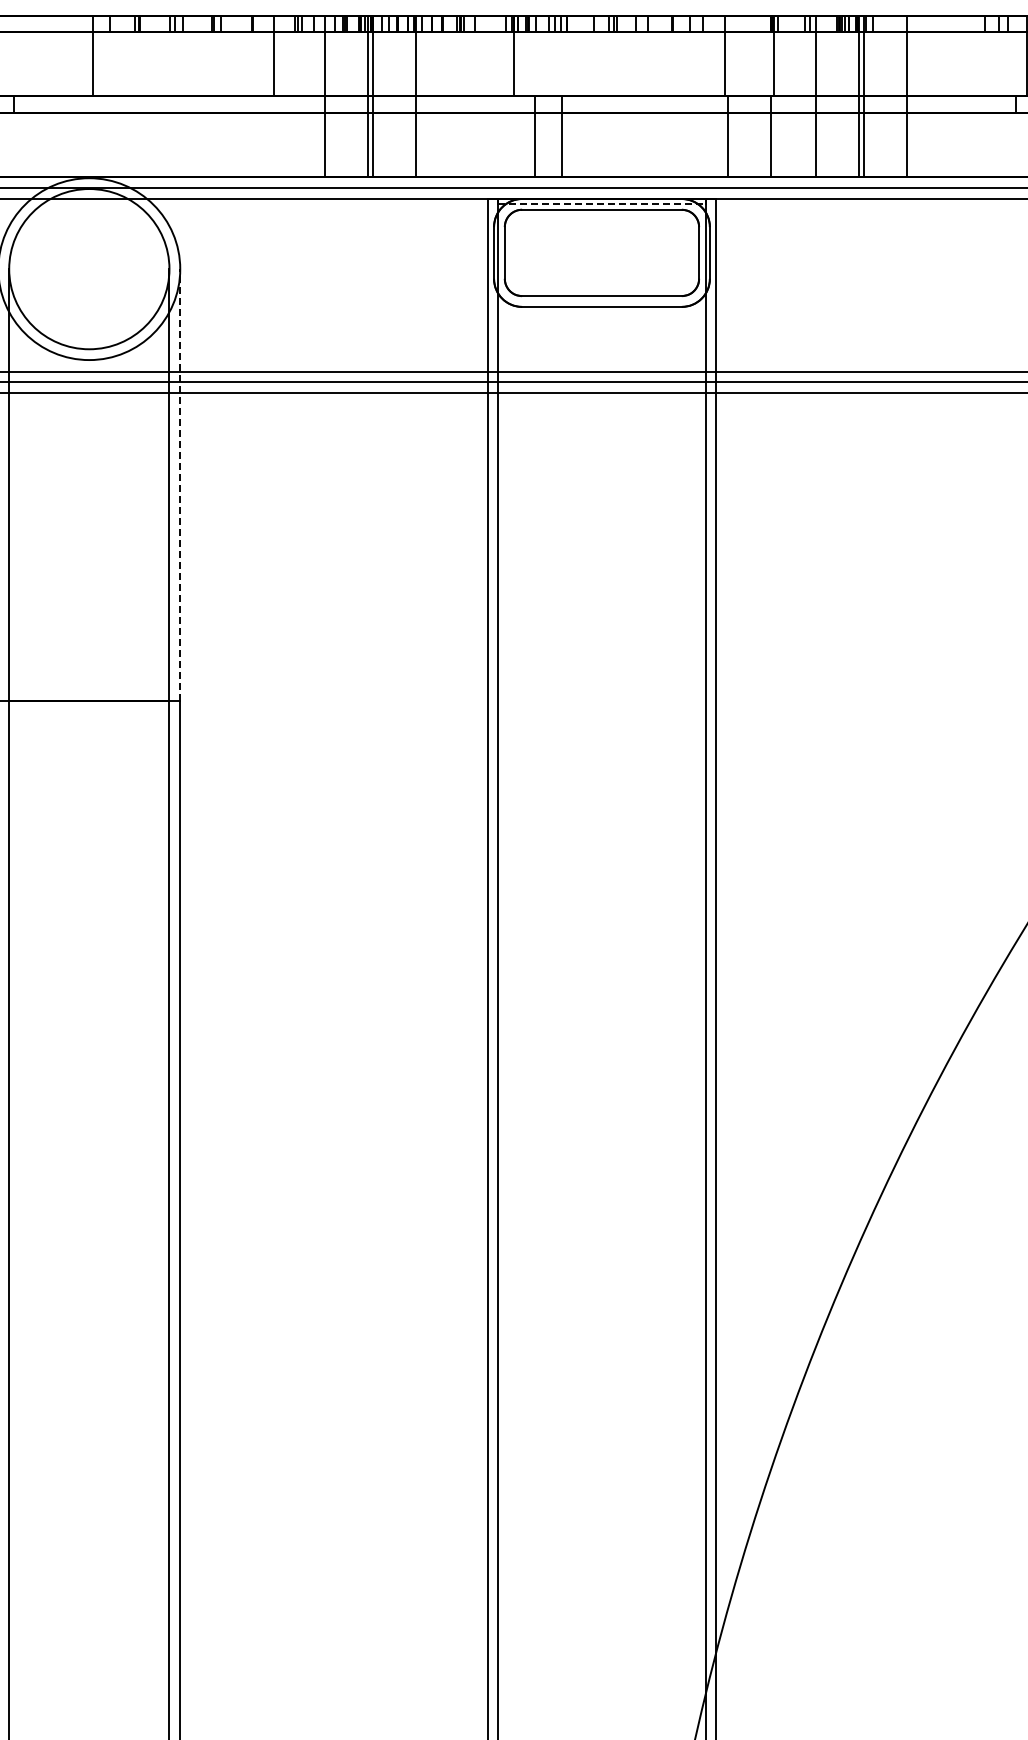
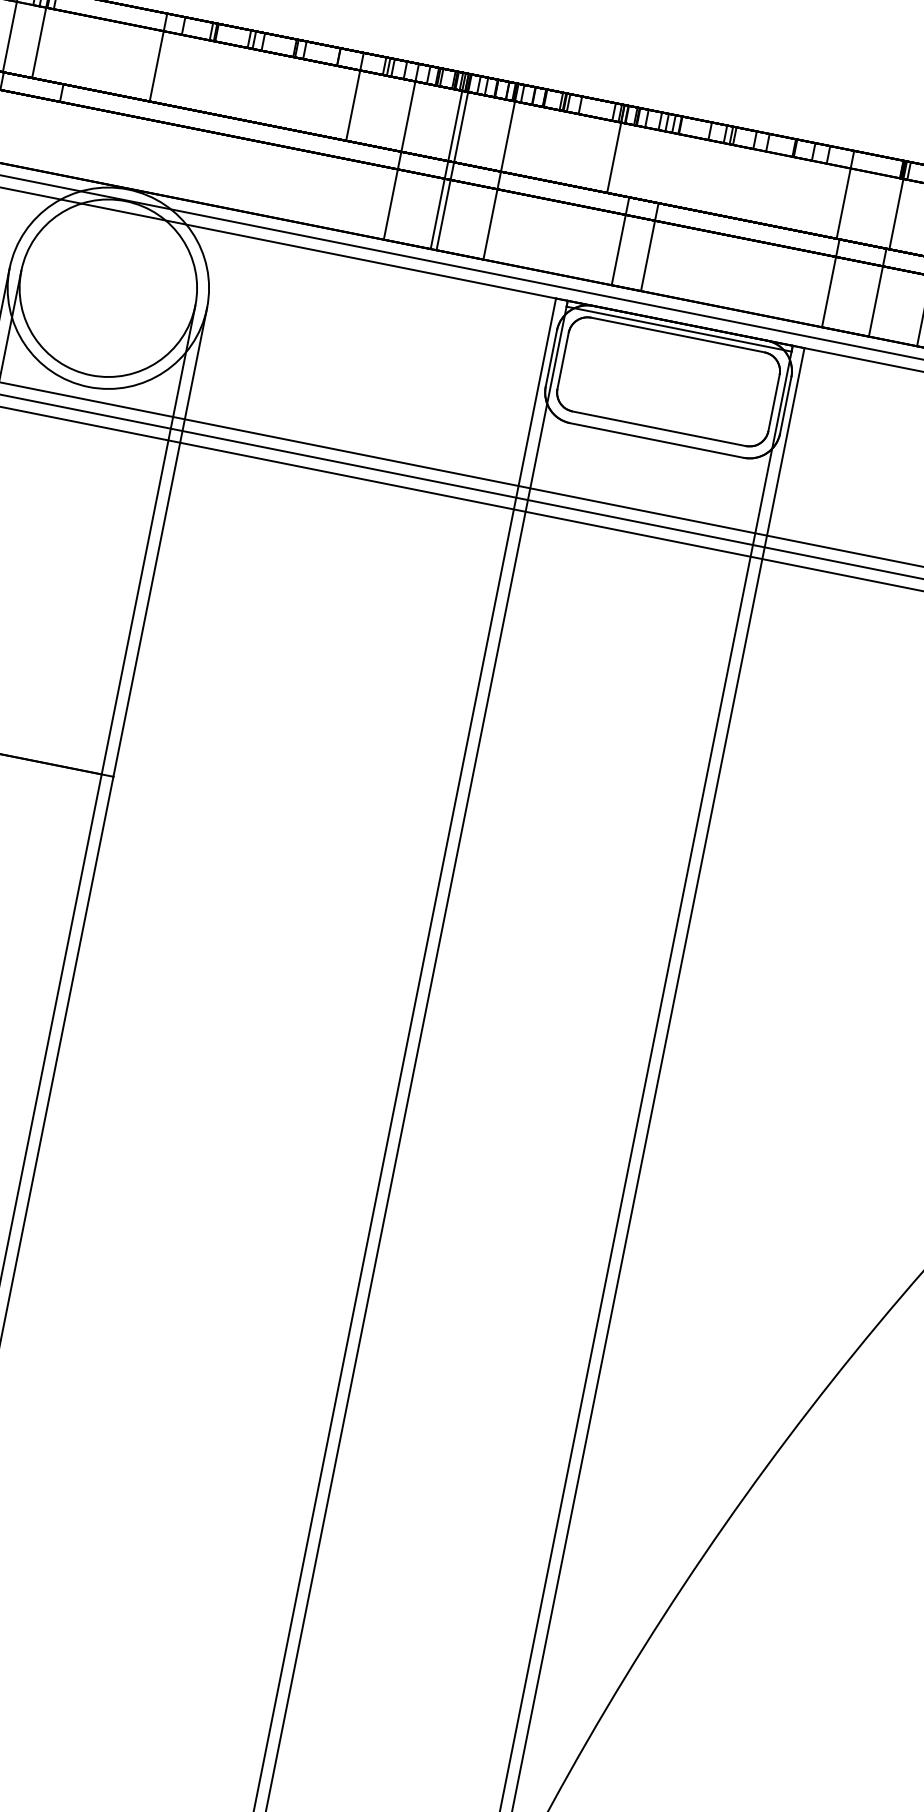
line: (601, 204) -> (678, 329), dashed -> solid
line: (180, 485) -> (160, 542), dashed -> solid

